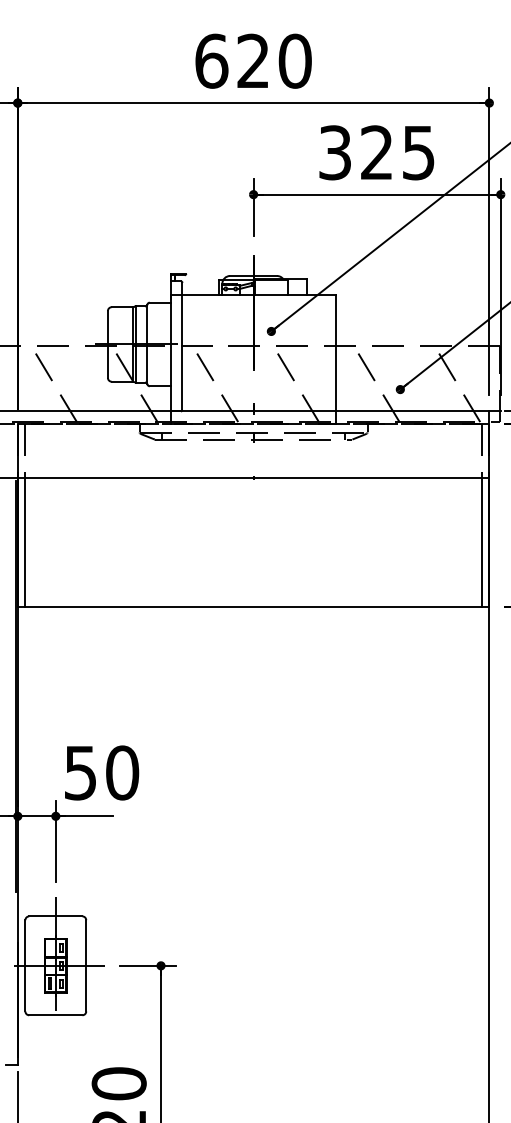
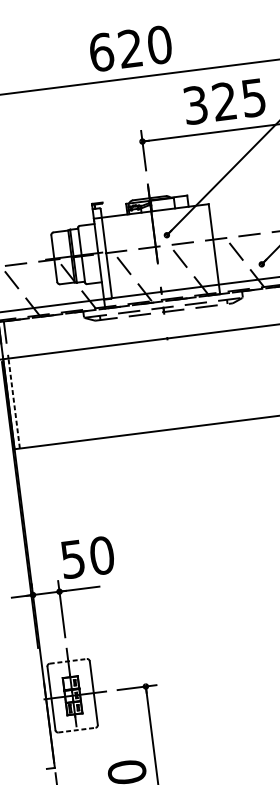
line: (25, 542) -> (14, 403), solid -> dashed
line: (55, 916) -> (68, 661), solid -> dashed
line: (55, 1015) -> (76, 730), solid -> dashed

